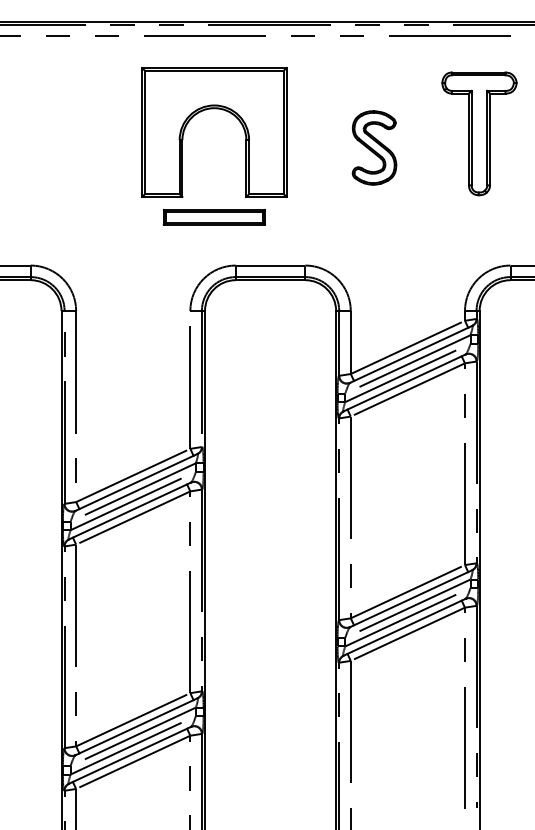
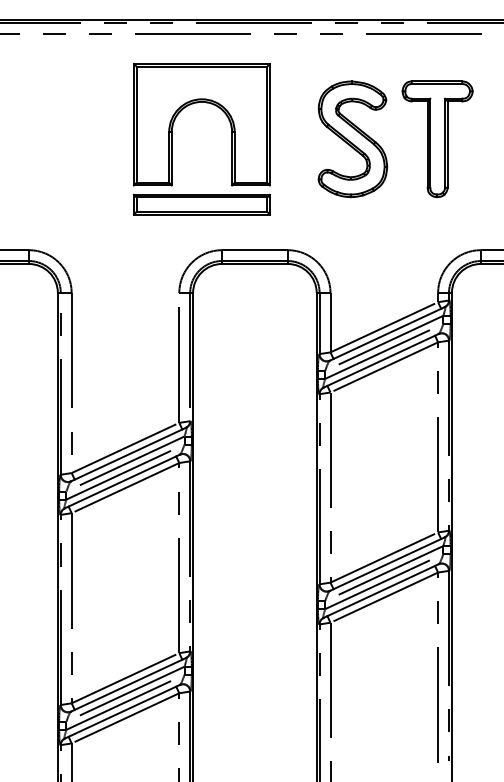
part: (479, 133) -> (437, 138), moved
part: (374, 147) -> (352, 138), size x1.67
part: (214, 216) -> (202, 203), size x1.43

